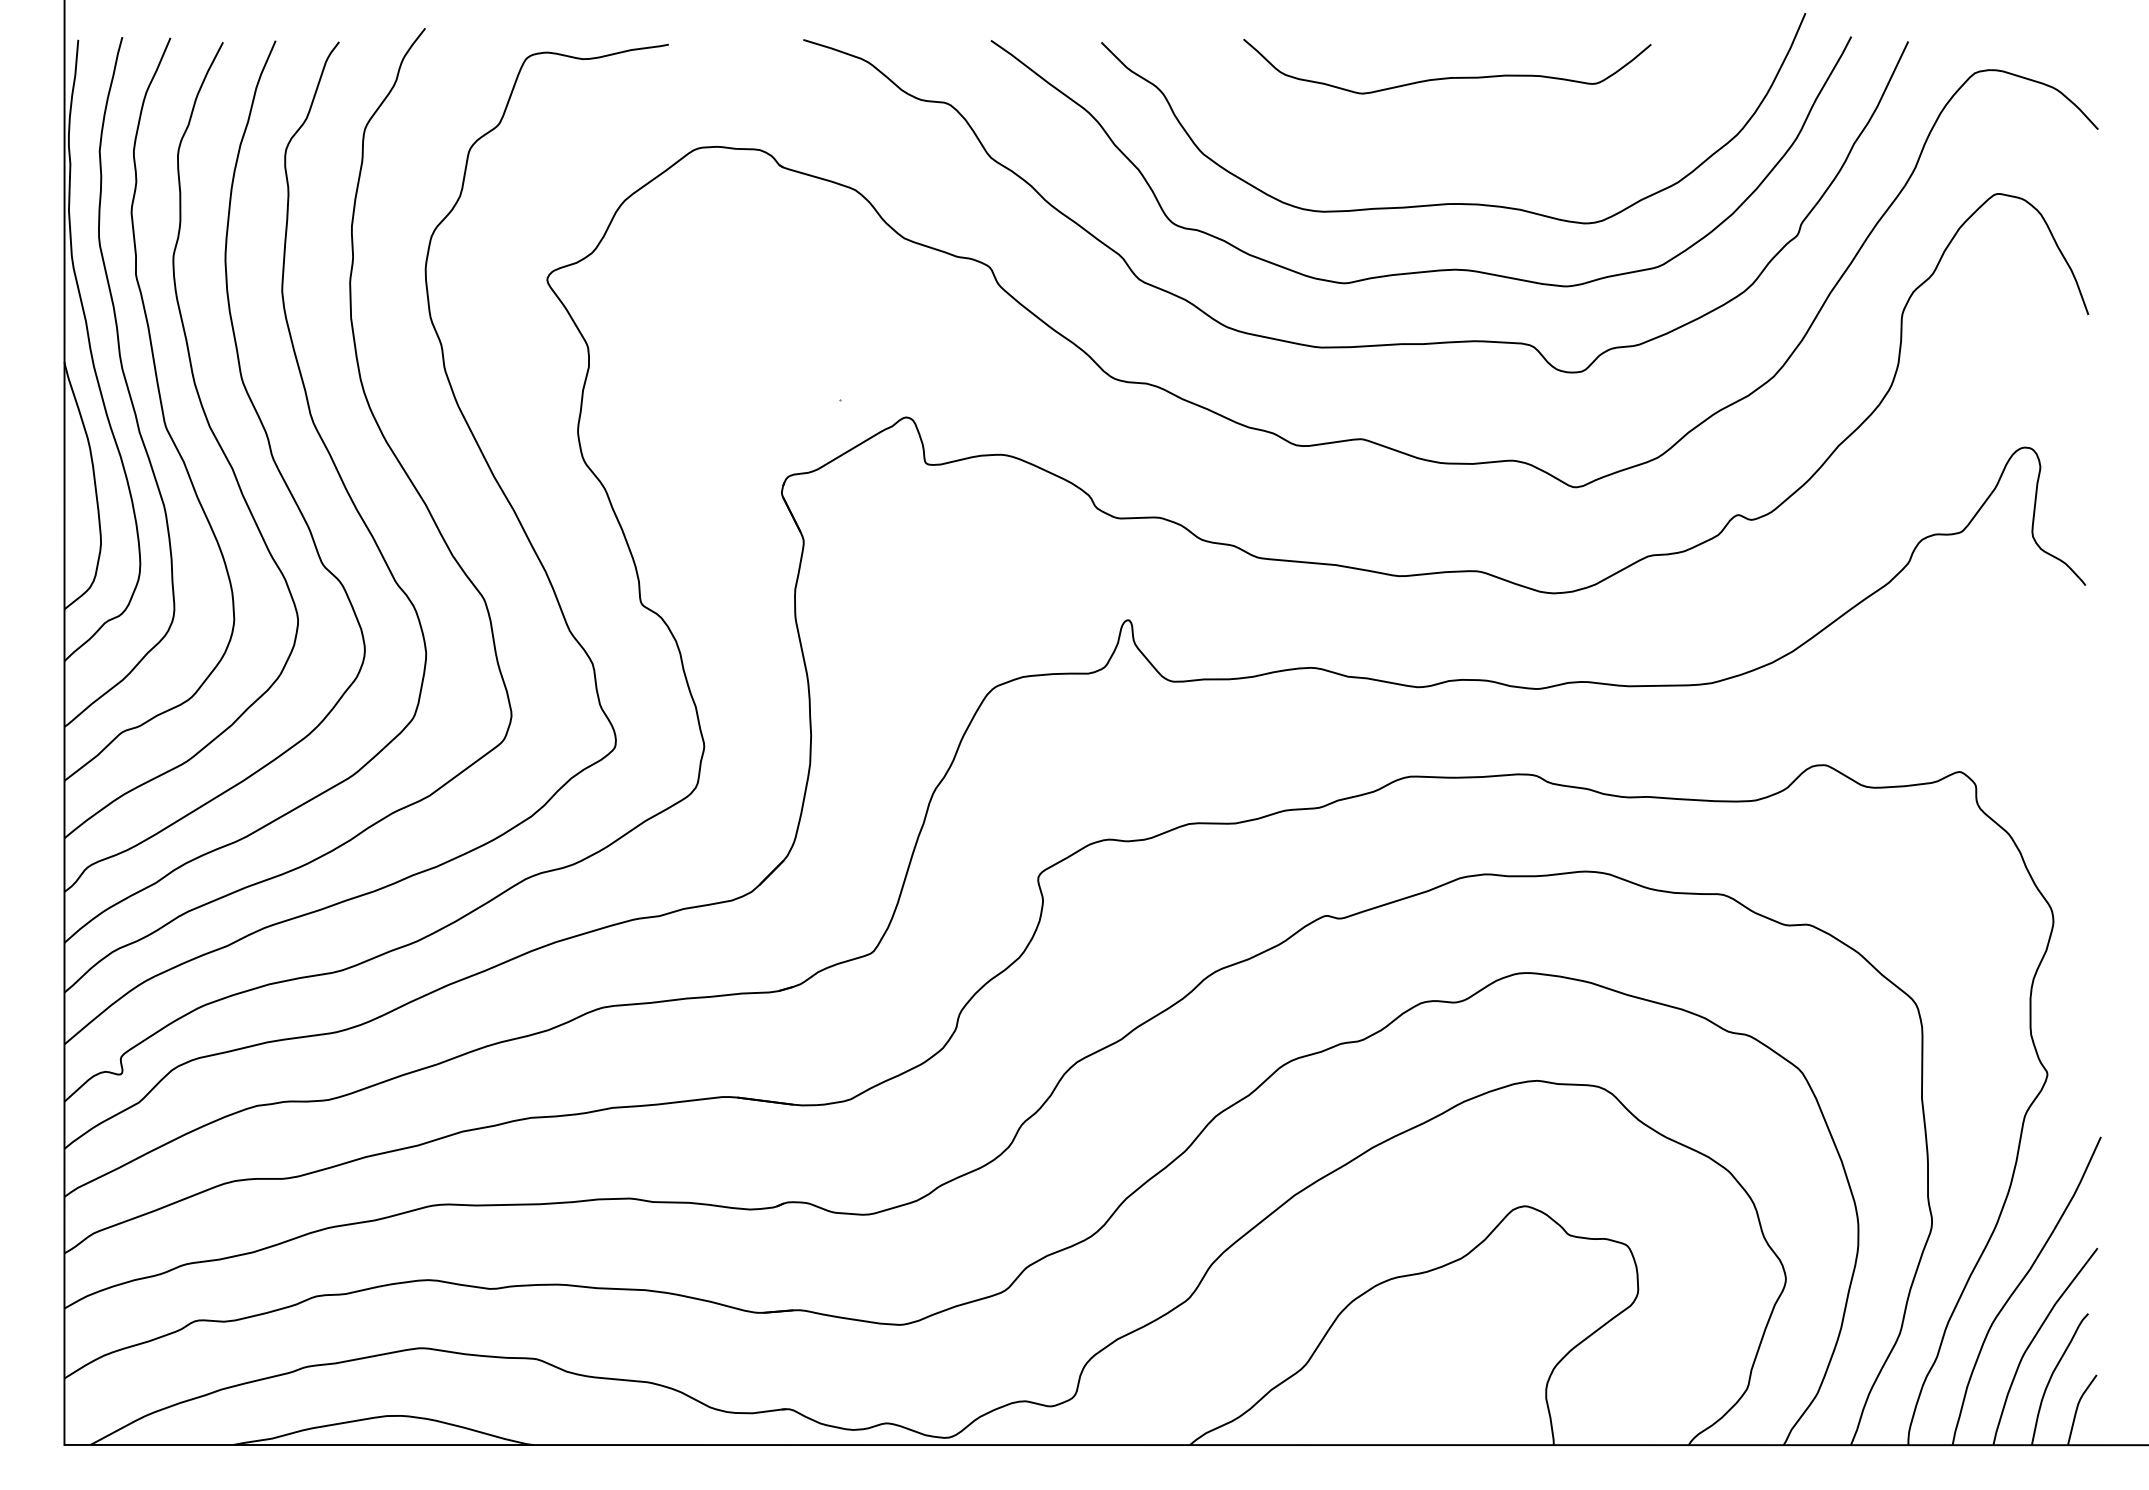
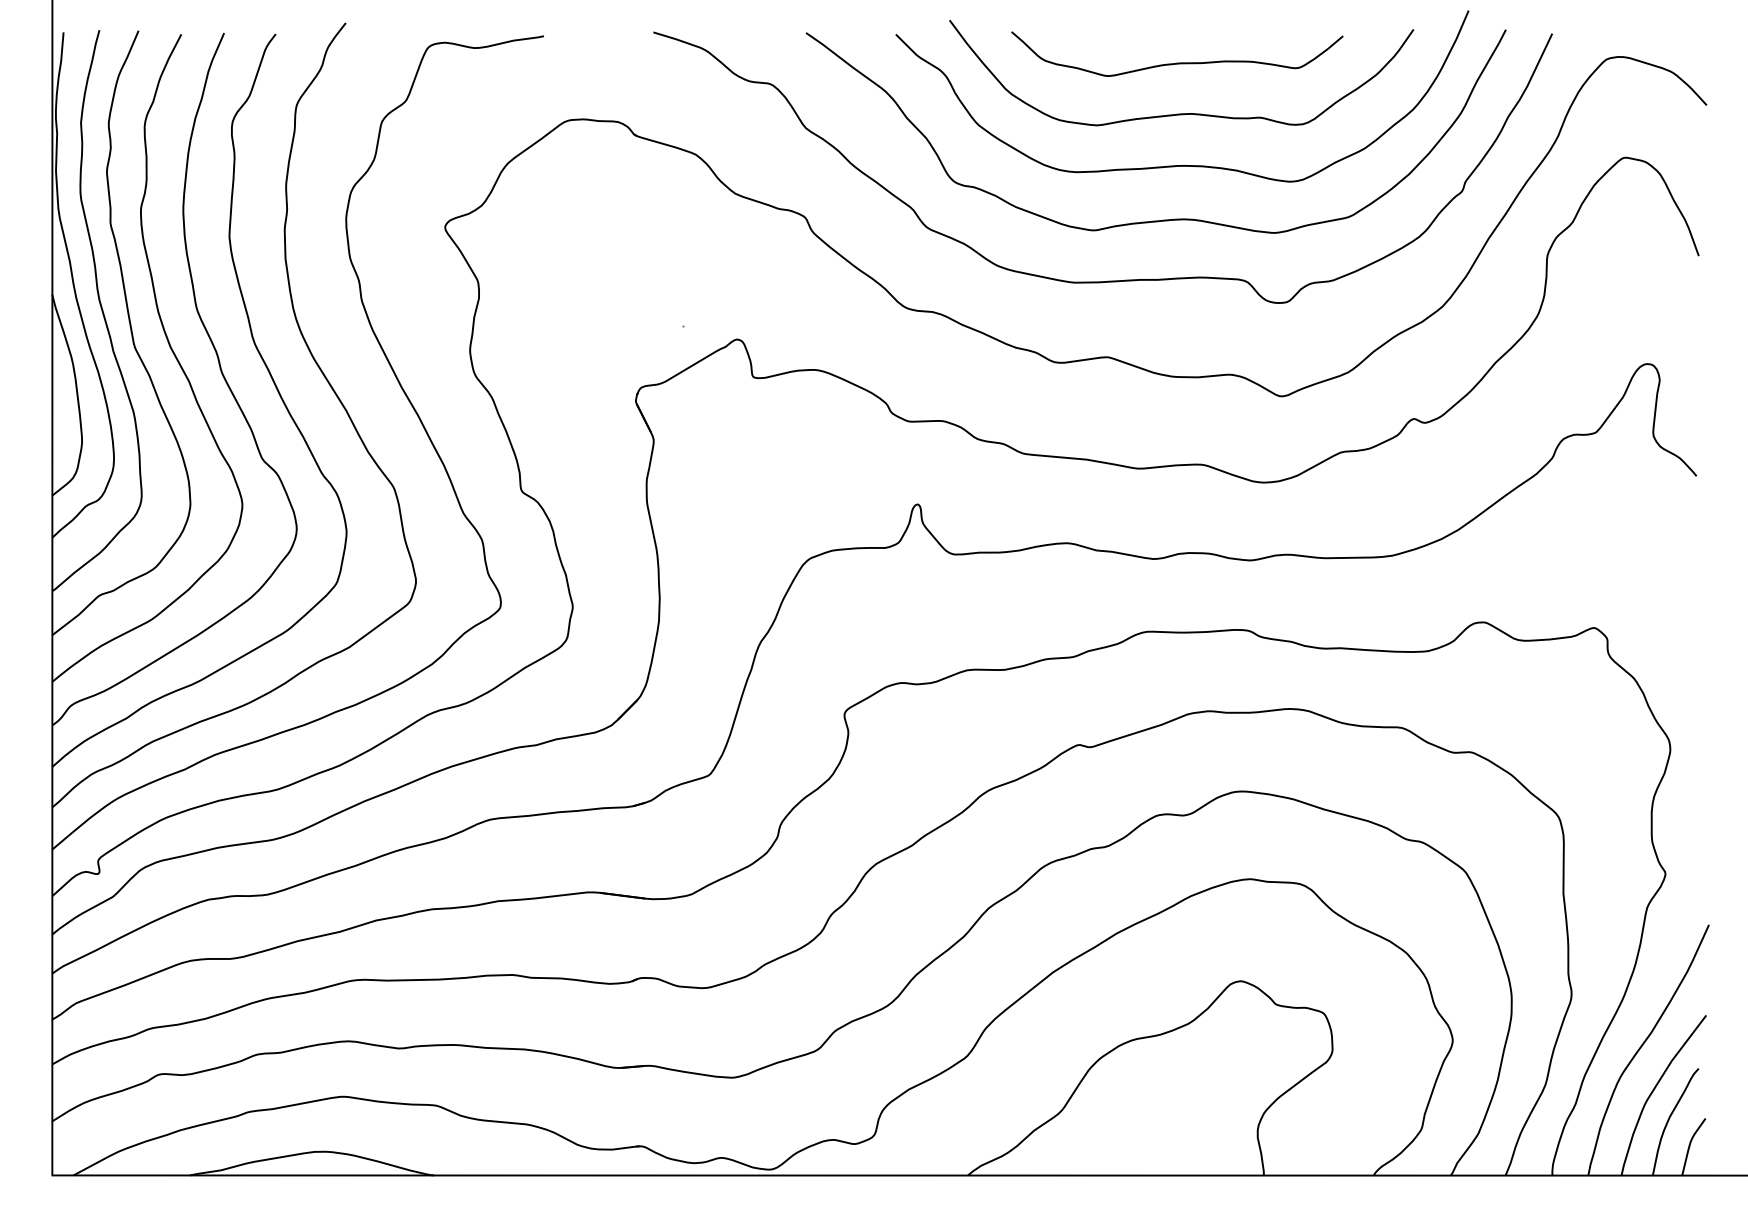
curve: (1452, 139) -> (1181, 113), added

